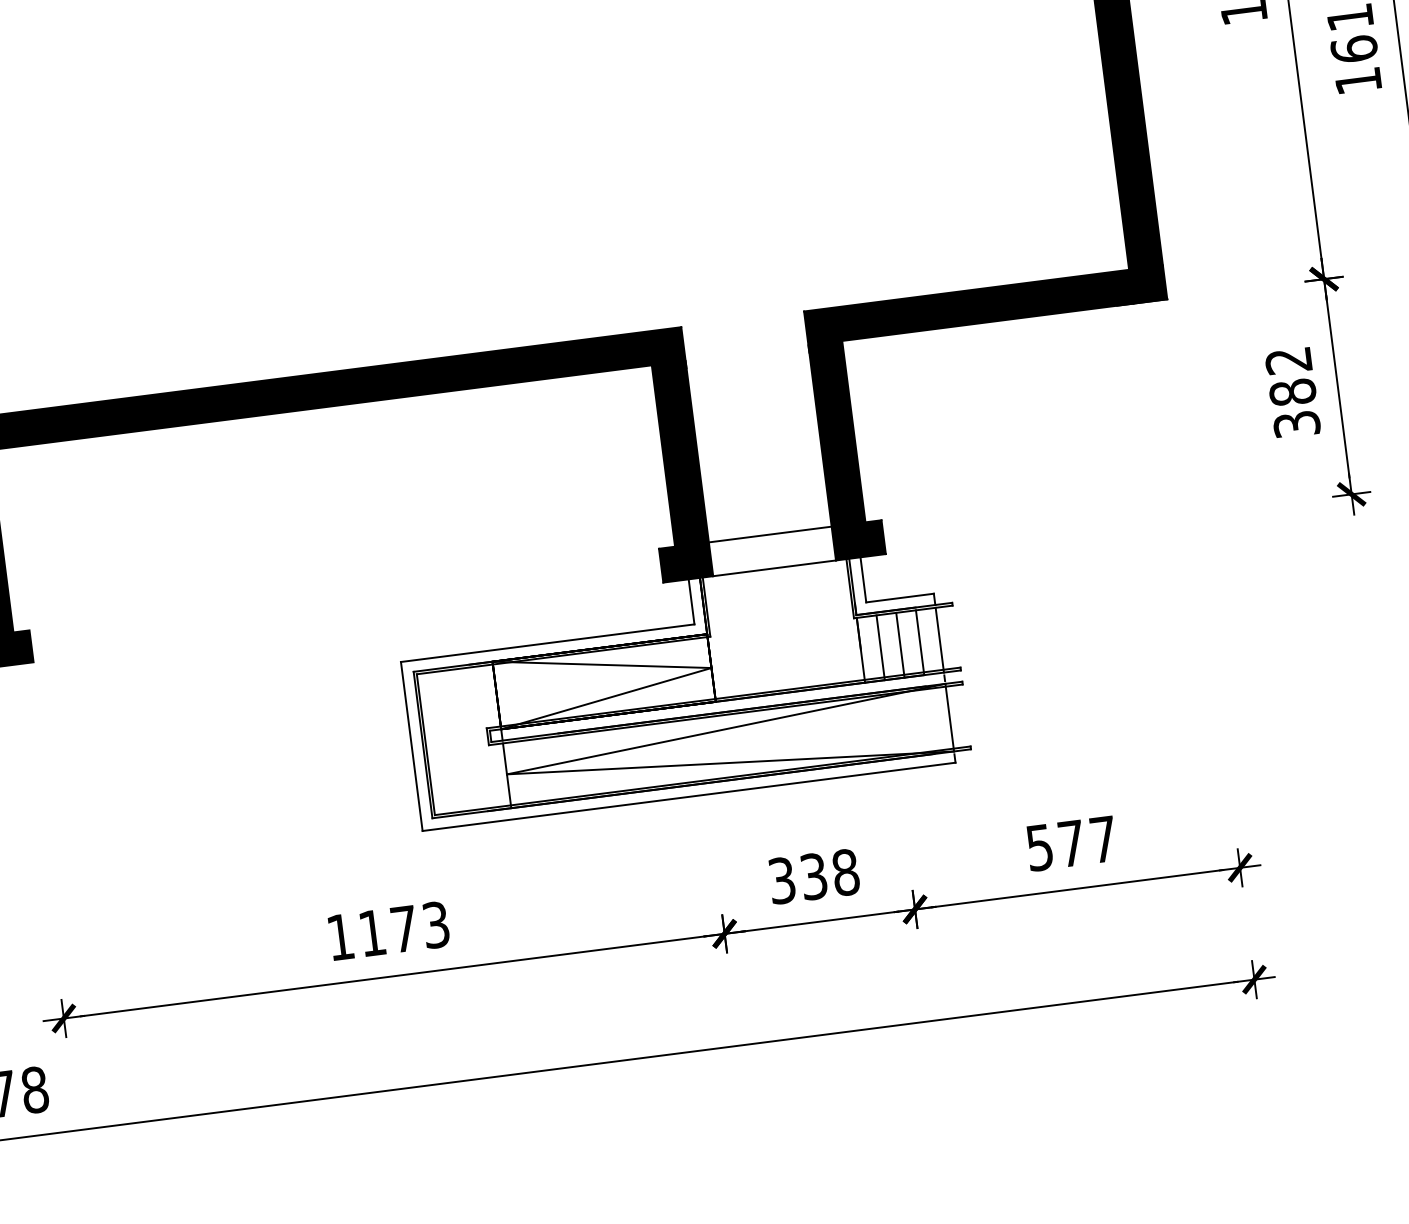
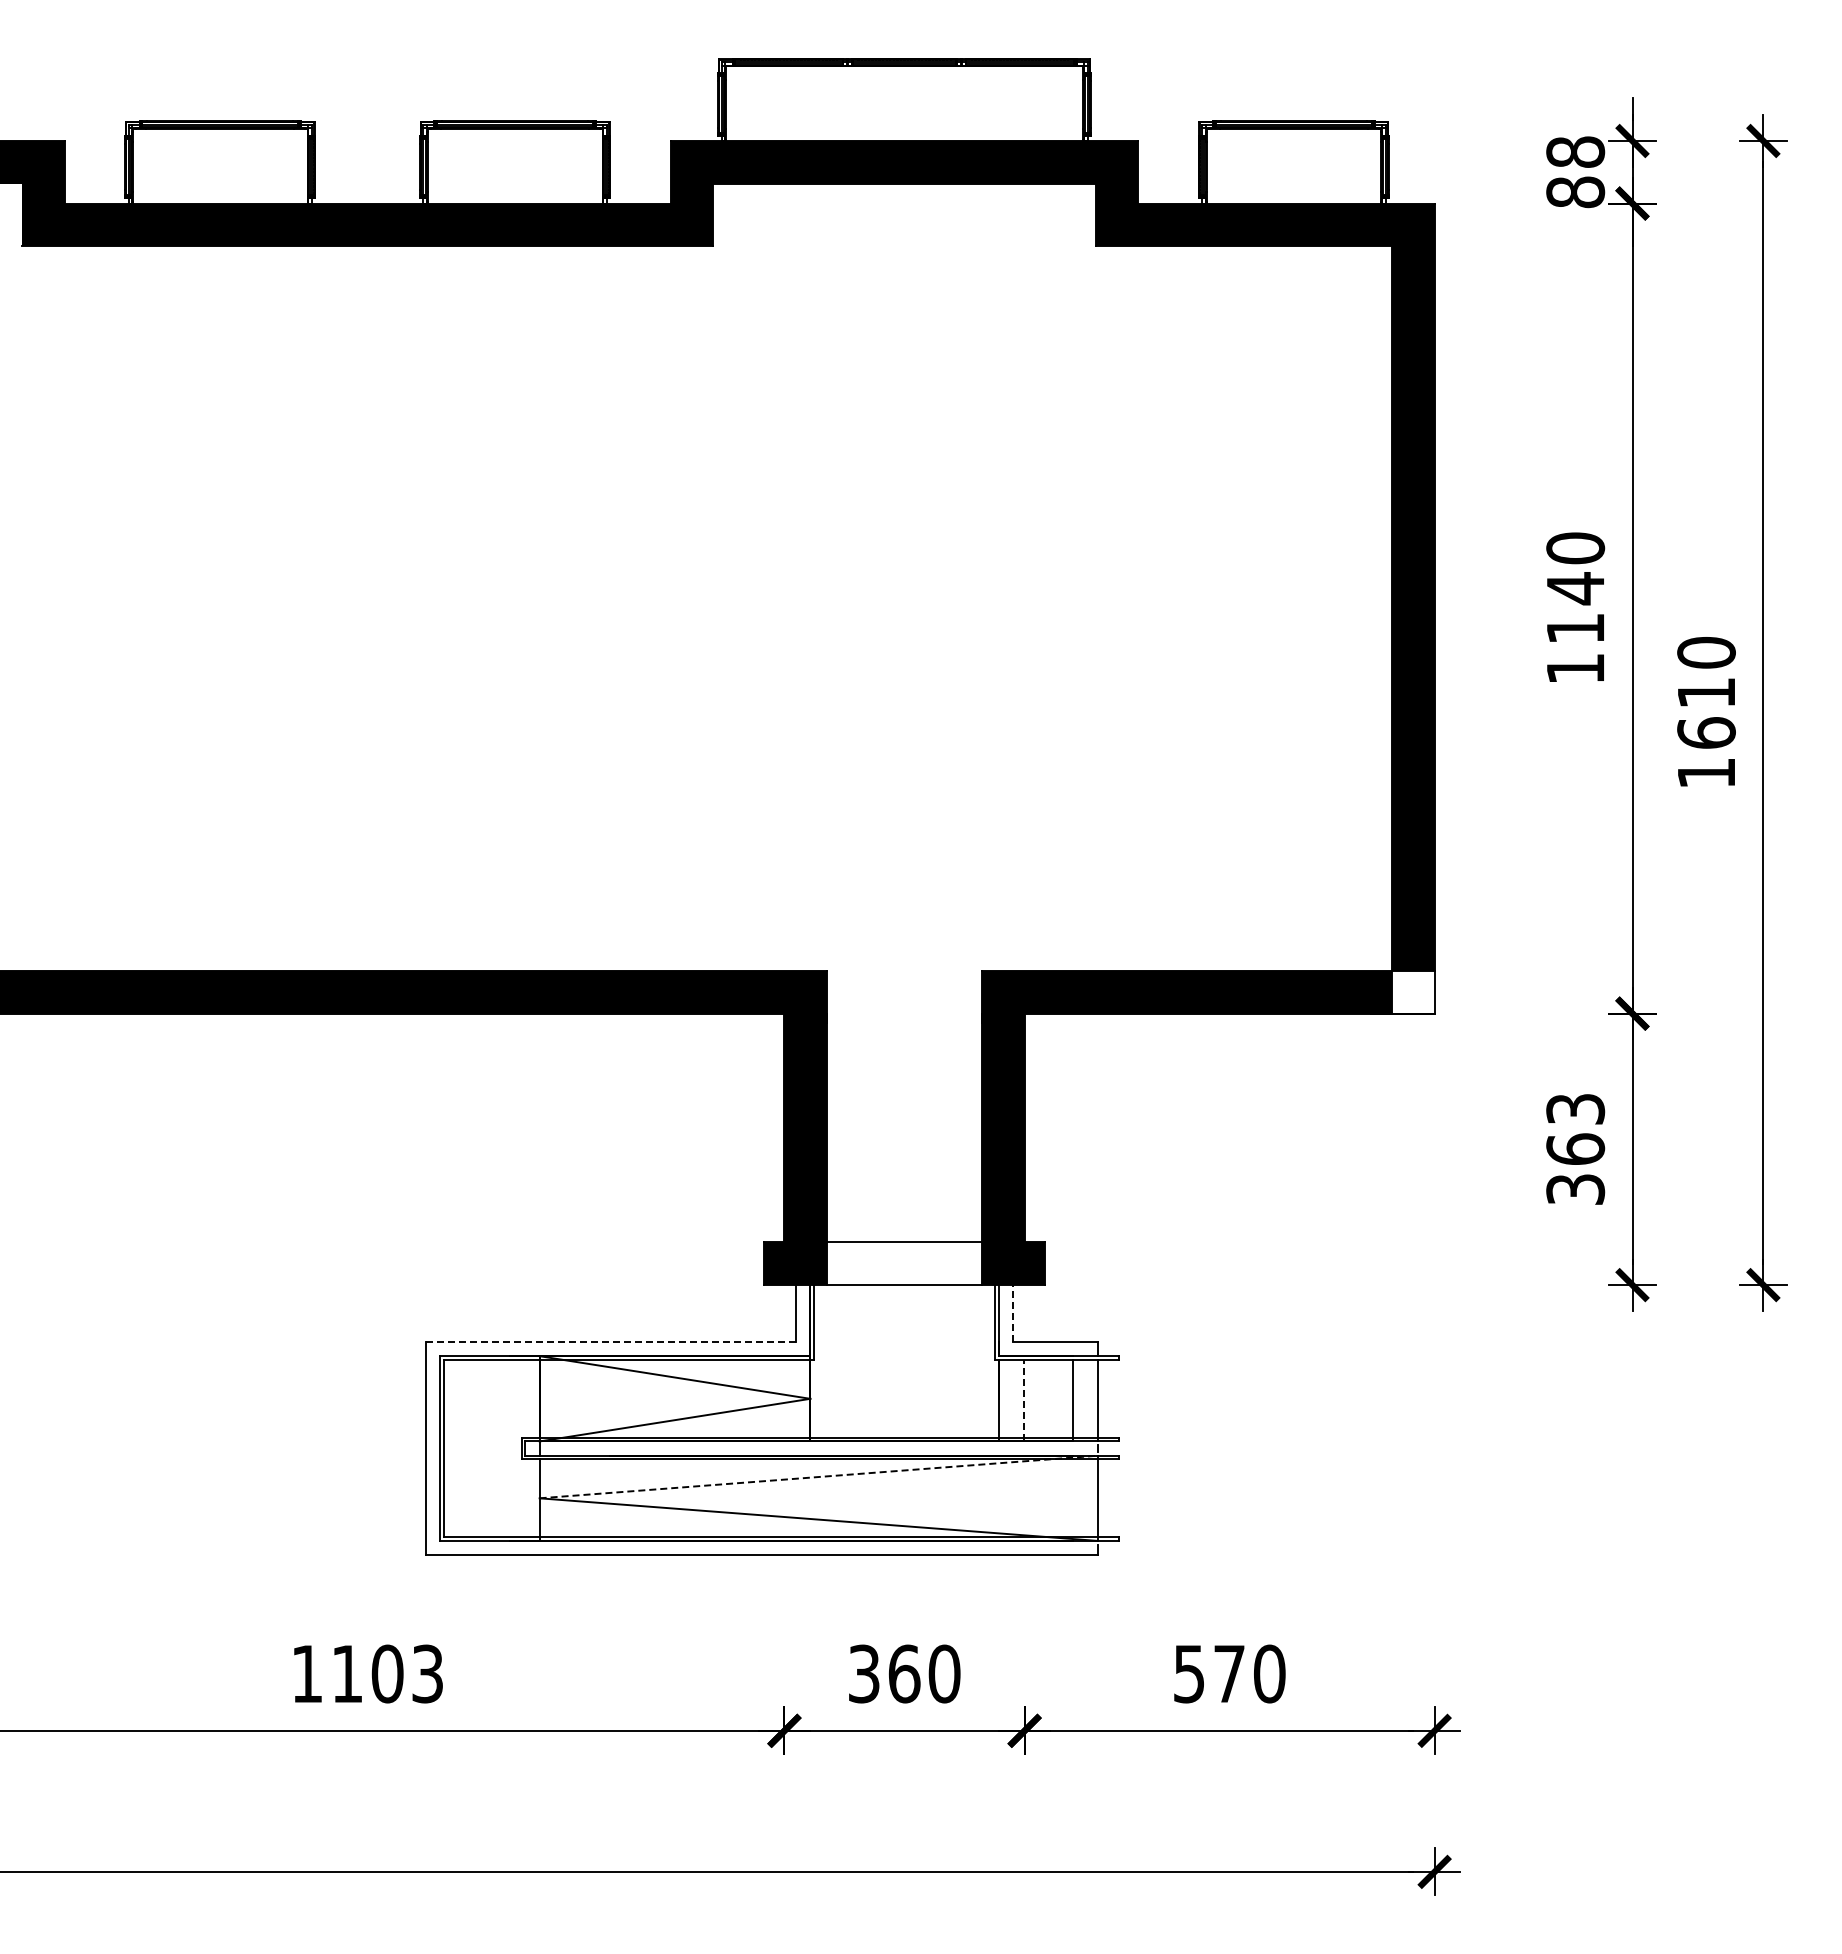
fill: (1147, 284) -> (1412, 992), removed
text: (1290, 376) -> (1575, 1129), 382 -> 363
line: (863, 579) -> (1012, 1313), solid -> dashed
line: (547, 642) -> (610, 1341), solid -> dashed
line: (900, 645) -> (1048, 1400), removed
line: (880, 647) -> (1023, 1400), solid -> dashed
line: (726, 728) -> (819, 1476), solid -> dashed
text: (1103, 839) -> (1269, 1673), 577 -> 570
text: (829, 874) -> (924, 1673), 338 -> 360
text: (404, 928) -> (387, 1673), 1173 -> 1103

